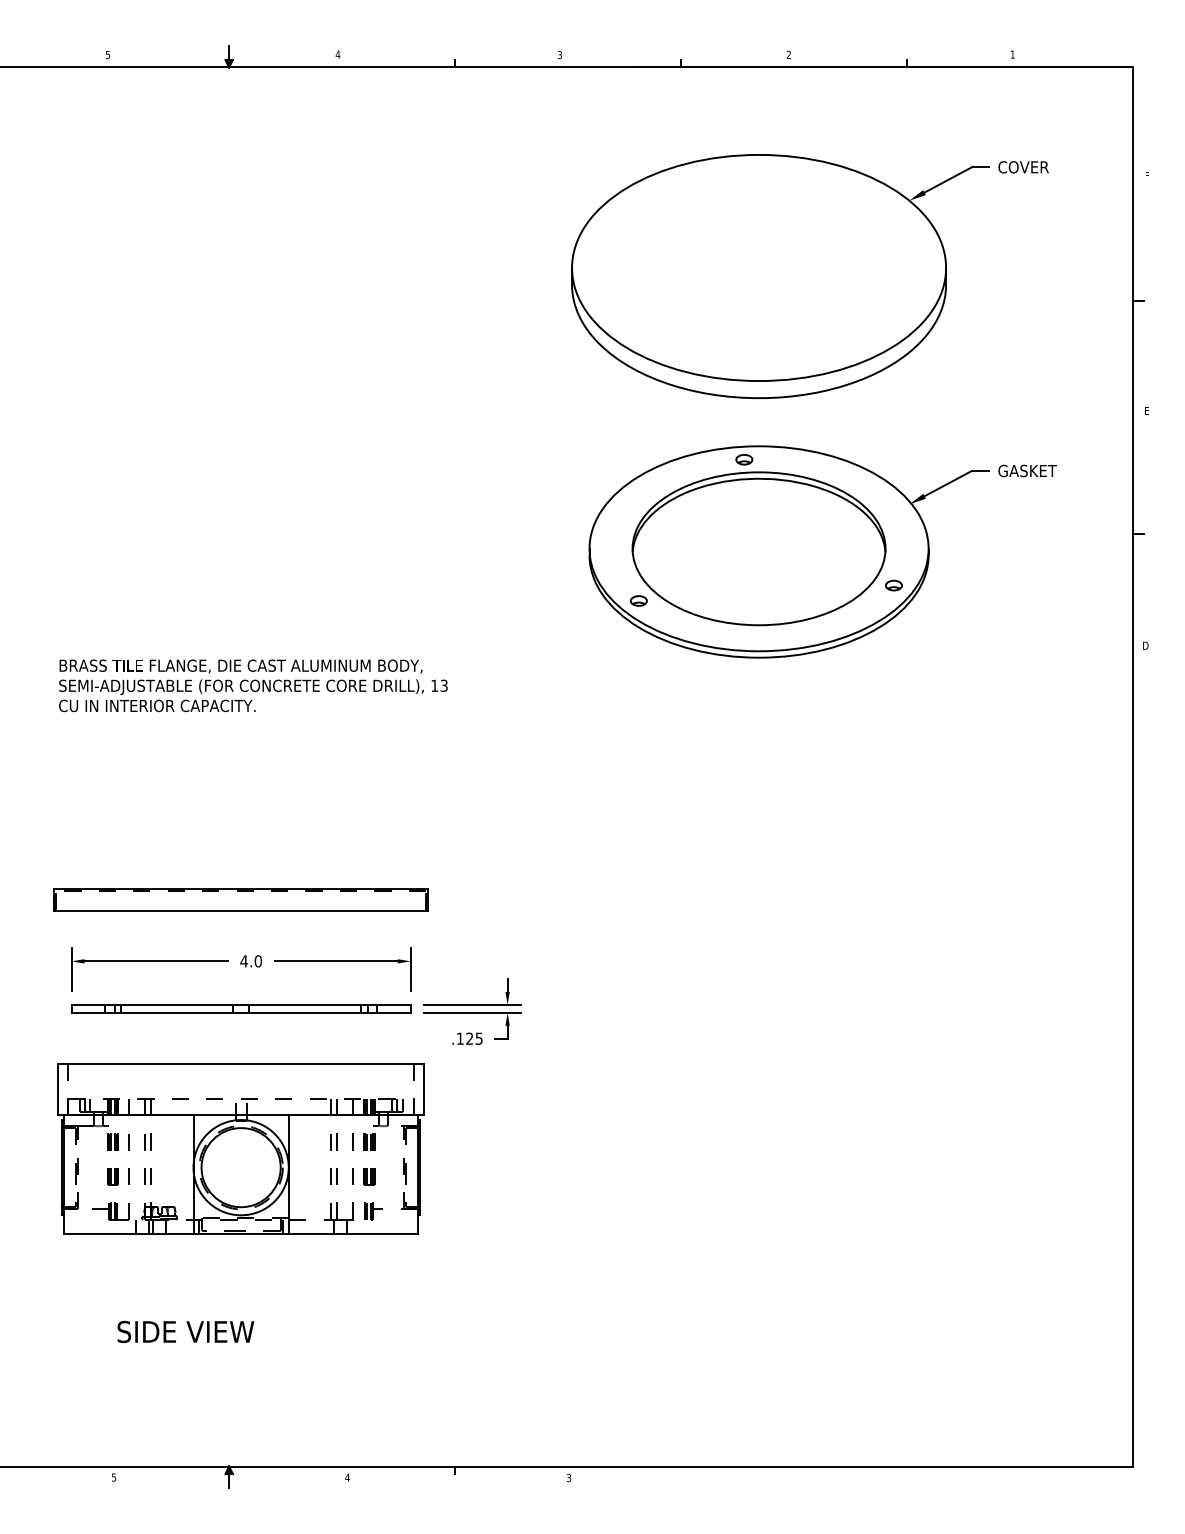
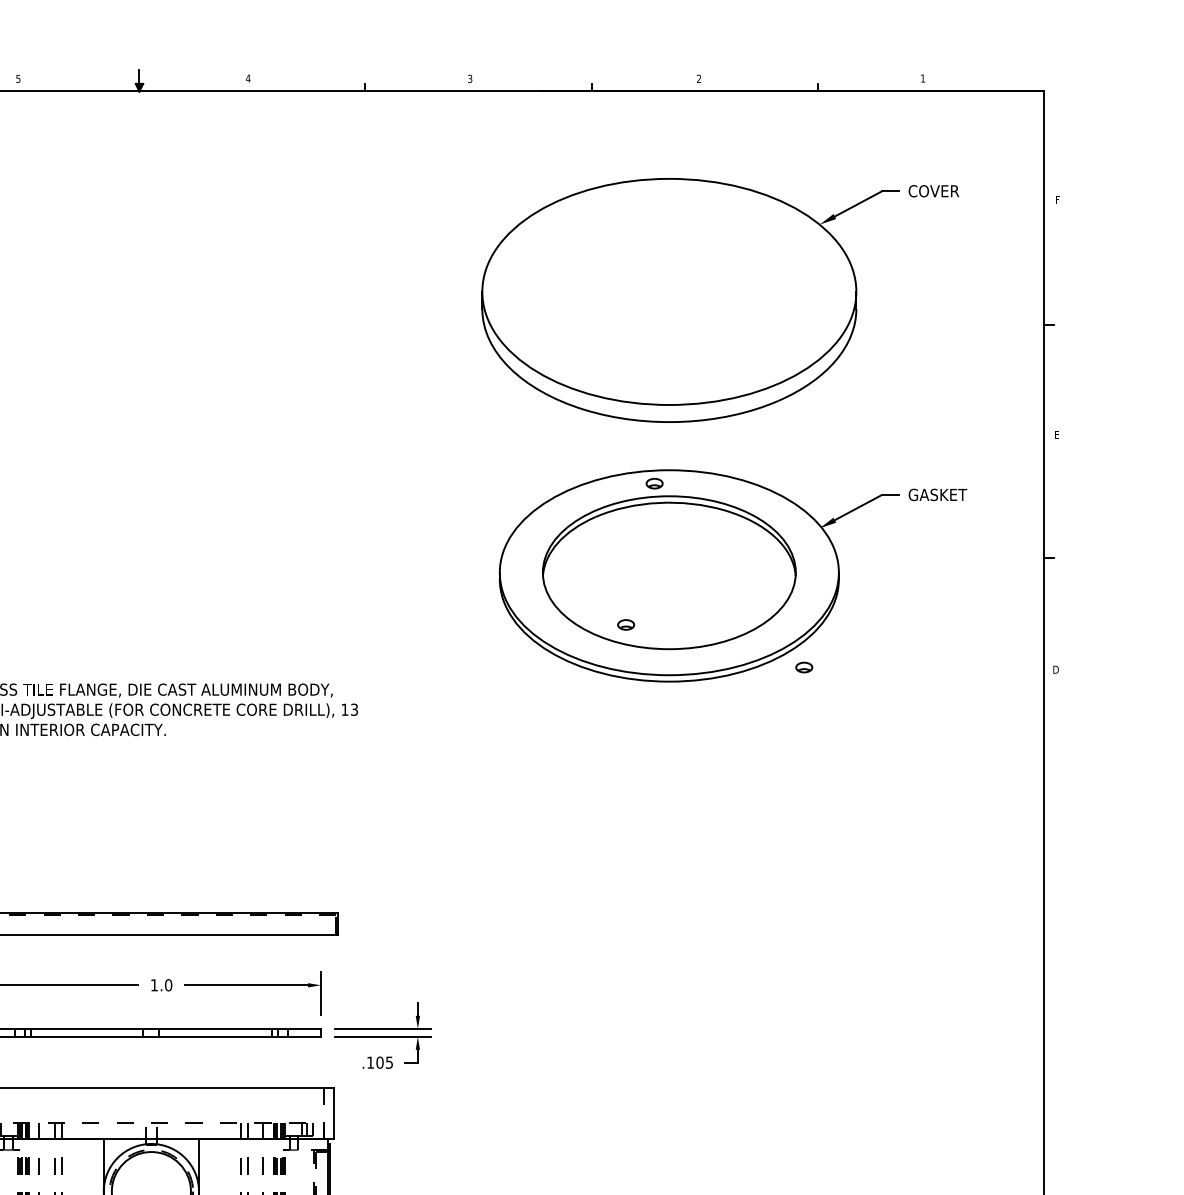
part: (893, 585) -> (803, 667), moved
part: (638, 600) -> (625, 624), moved
text: (243, 961) -> (153, 985), 4.0 -> 1.0
text: (469, 1038) -> (379, 1062), .125 -> .105

